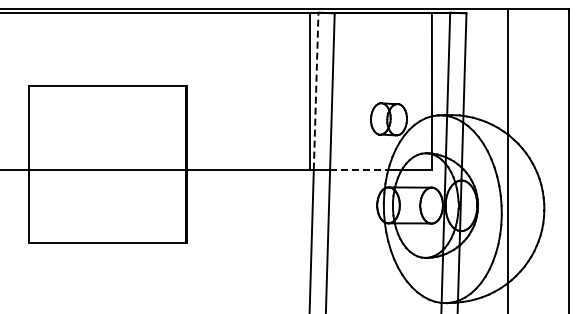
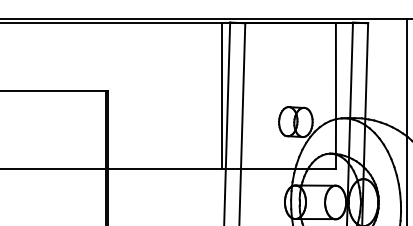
line: (316, 91) -> (228, 96), dashed -> solid
line: (359, 169) -> (268, 168), dashed -> solid

